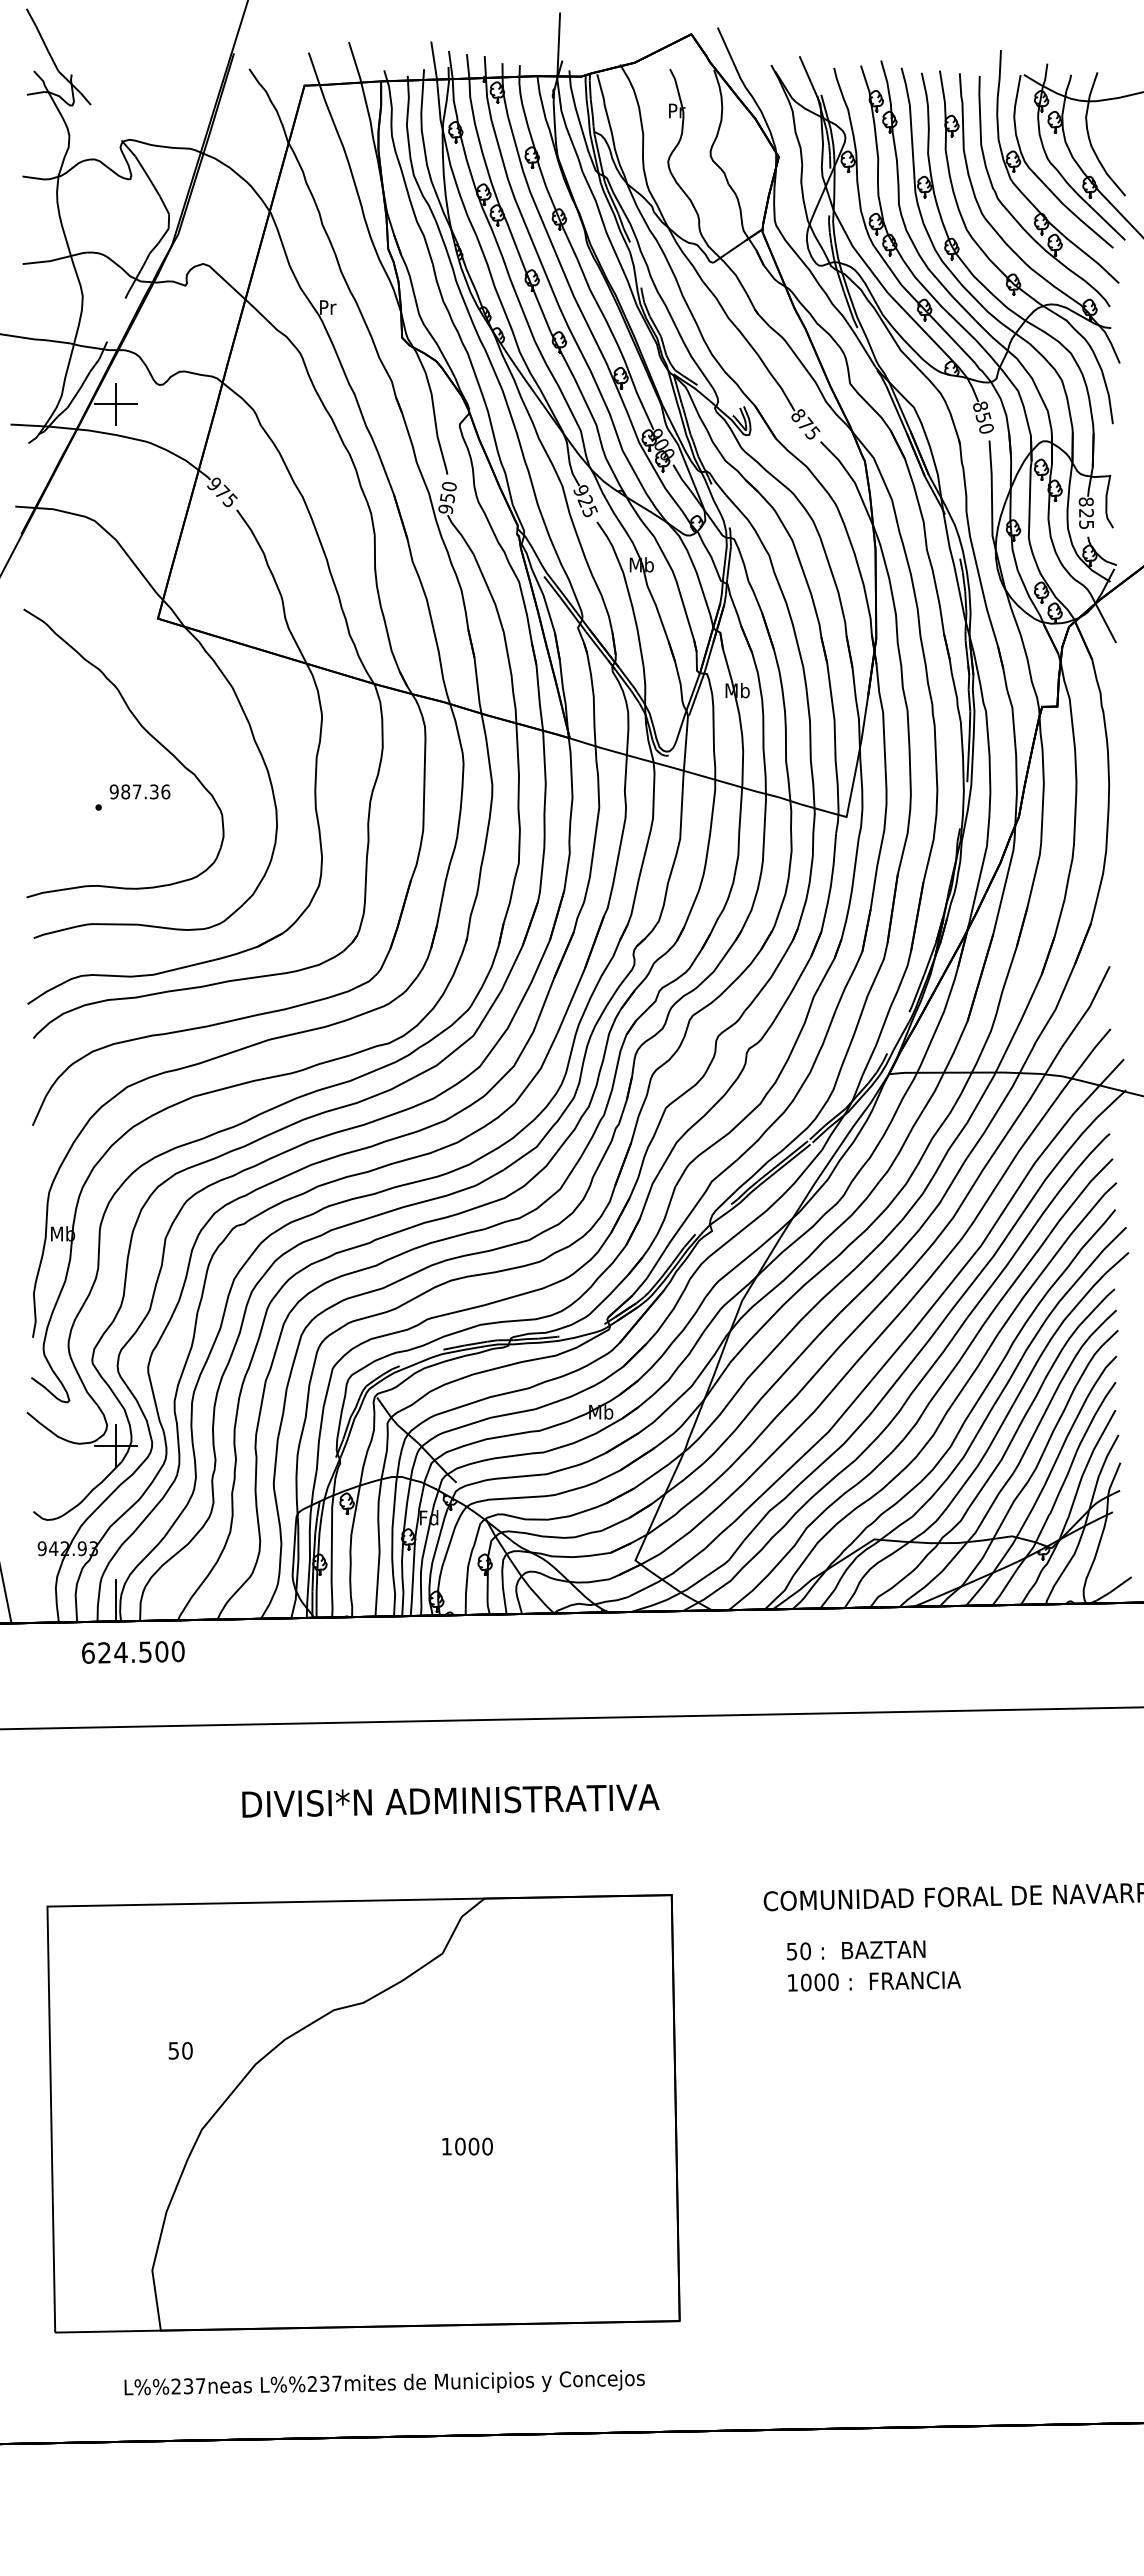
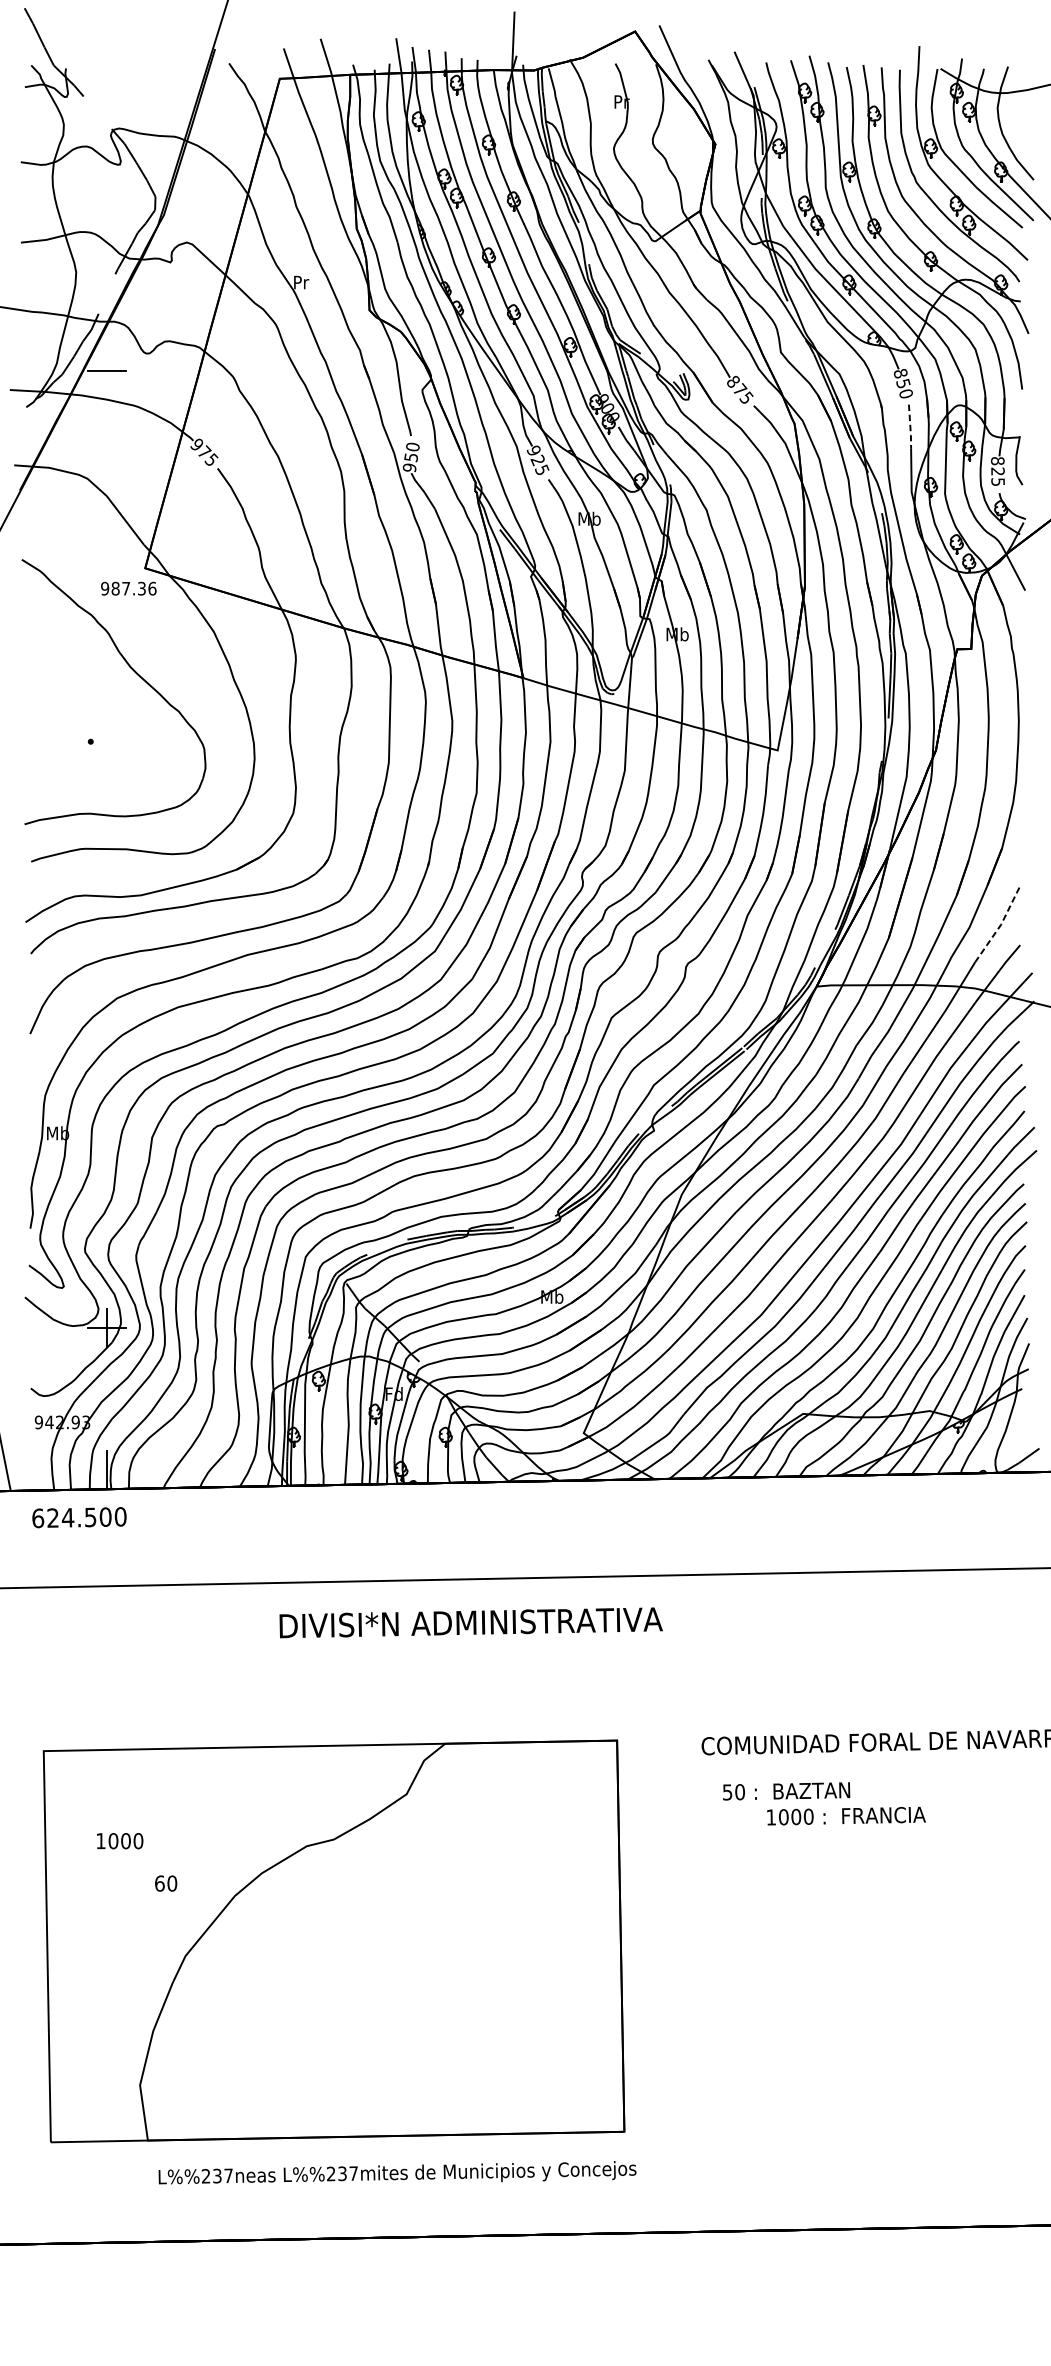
line: (116, 404) -> (107, 371), removed
line: (991, 465) -> (910, 427), solid -> dashed
text: (139, 791) -> (128, 588), moved
line: (1089, 1007) -> (1000, 925), solid -> dashed
text: (133, 1651) -> (79, 1516), moved
text: (450, 1800) -> (470, 1622), moved
text: (874, 1981) -> (846, 1816), moved
text: (173, 2050) -> (159, 1883), 50 -> 60
text: (467, 2146) -> (120, 1841), moved
text: (384, 2382) -> (397, 2172), moved

